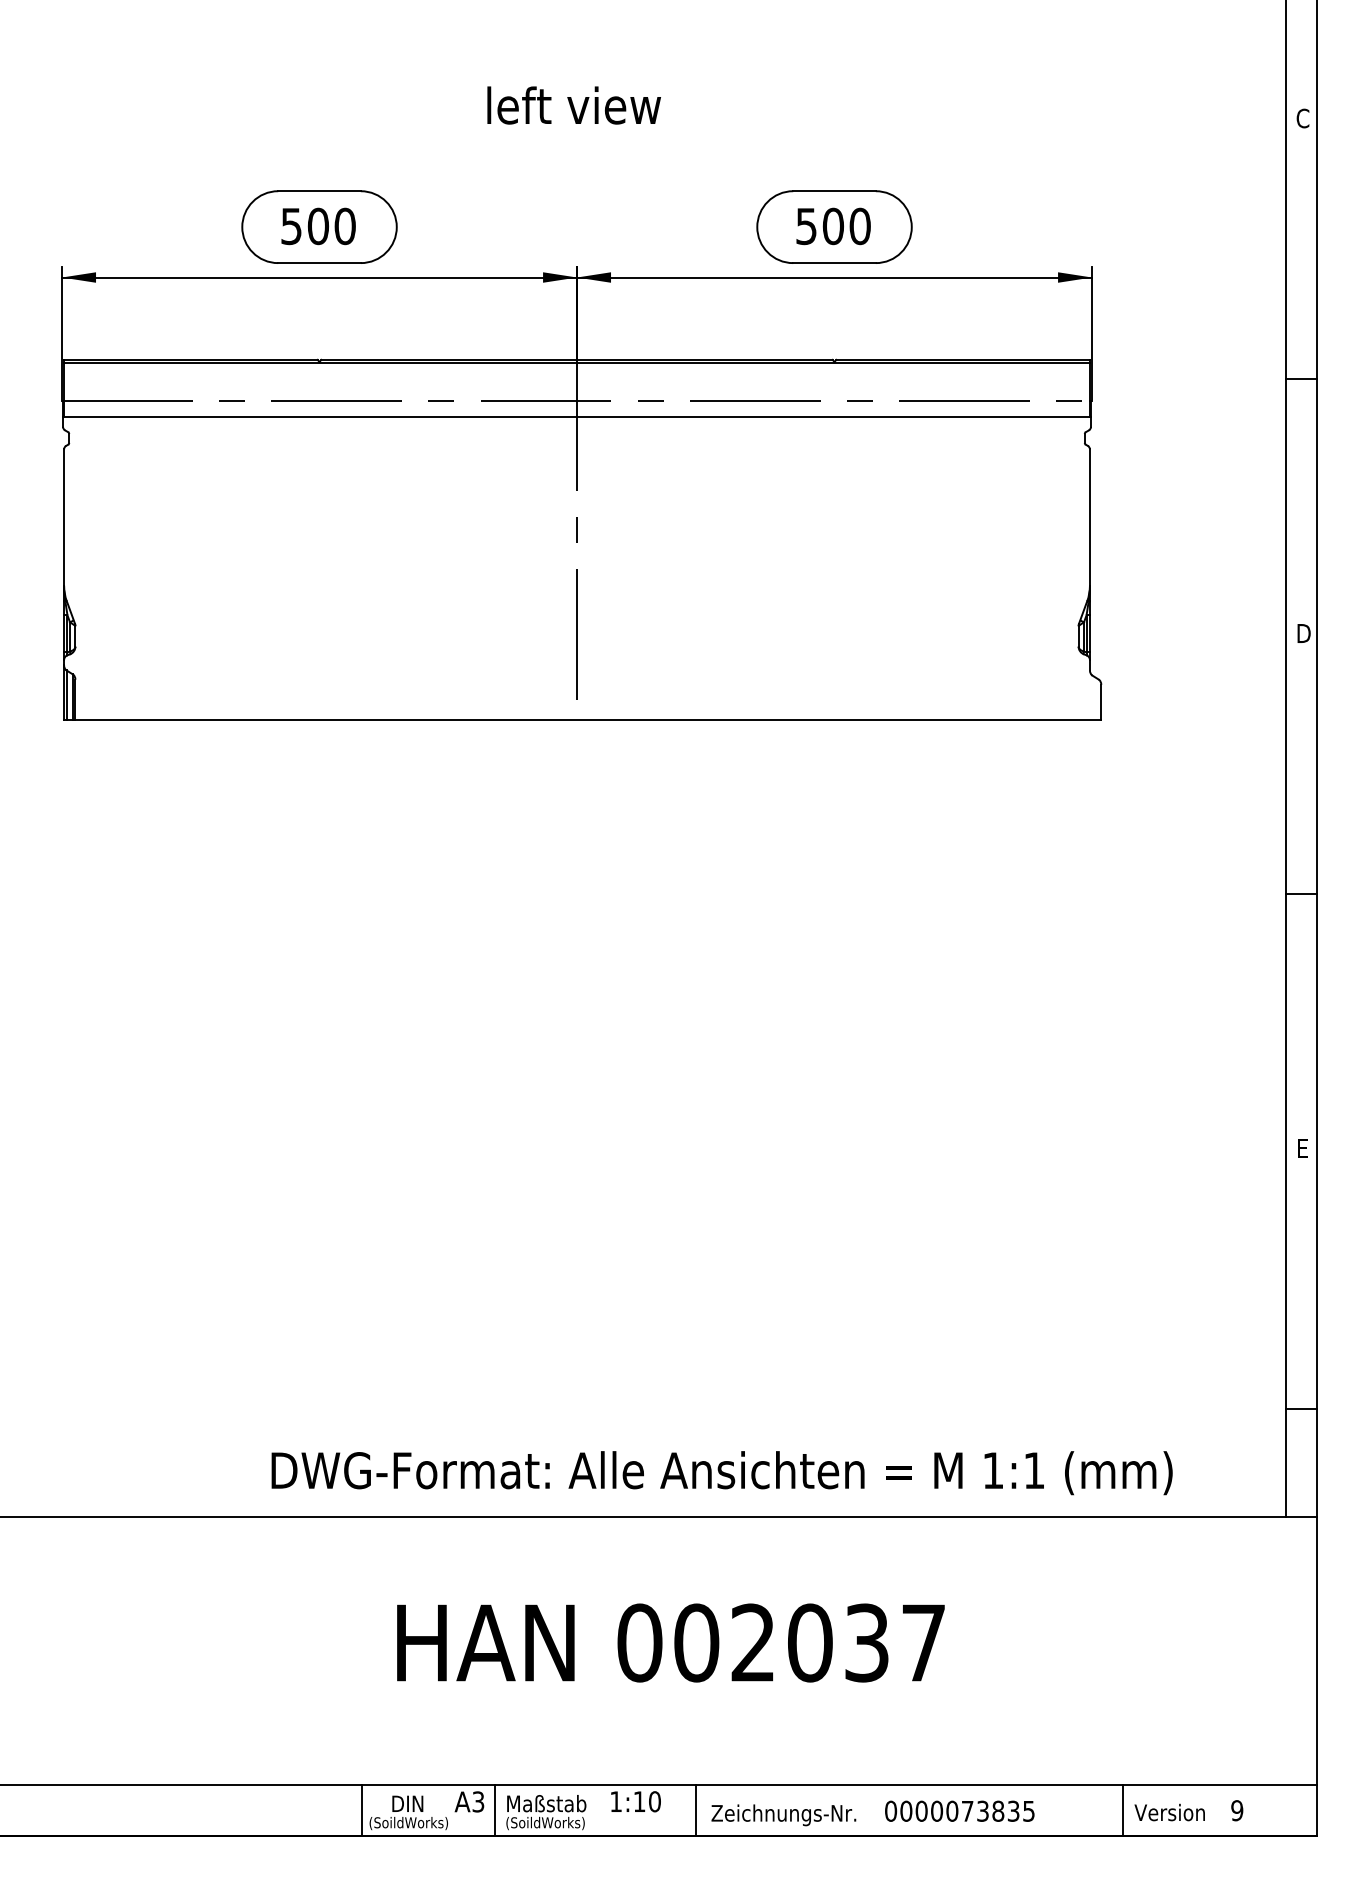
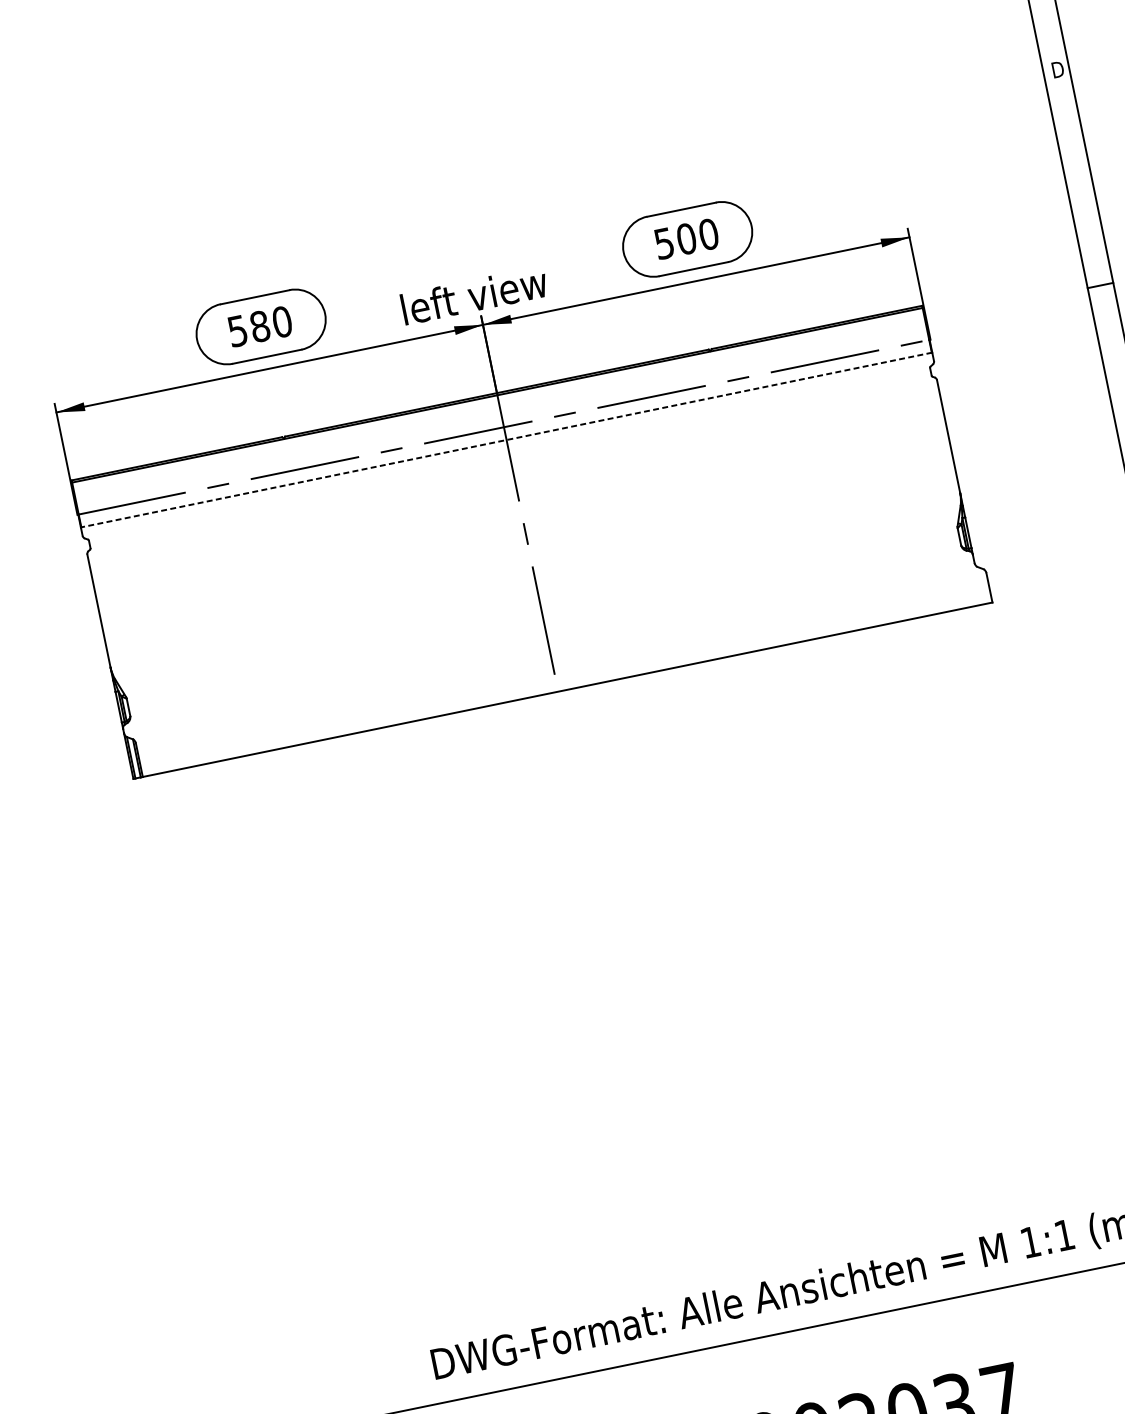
text: (573, 105) -> (473, 295), moved
text: (1303, 118) -> (1057, 69), C -> D
text: (318, 226) -> (260, 326), 500 -> 580
line: (577, 416) -> (506, 439), solid -> dashed

